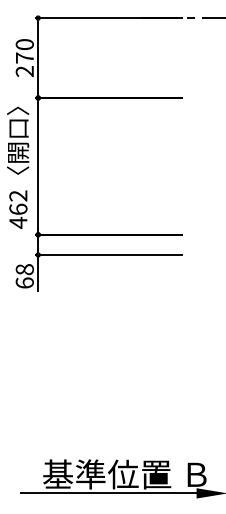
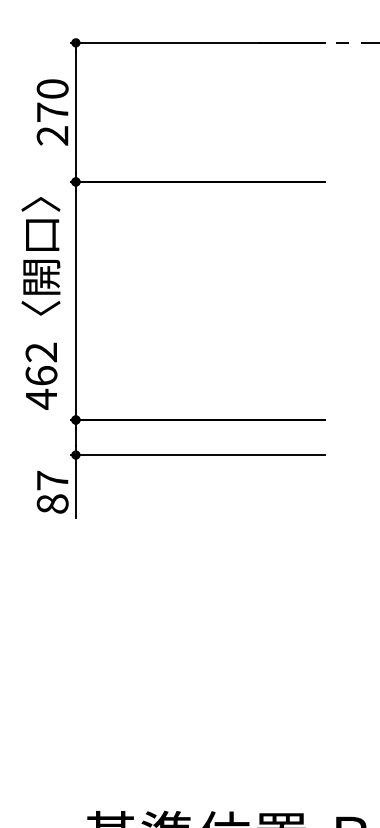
text: (24, 276) -> (52, 492), 68 -> 87

